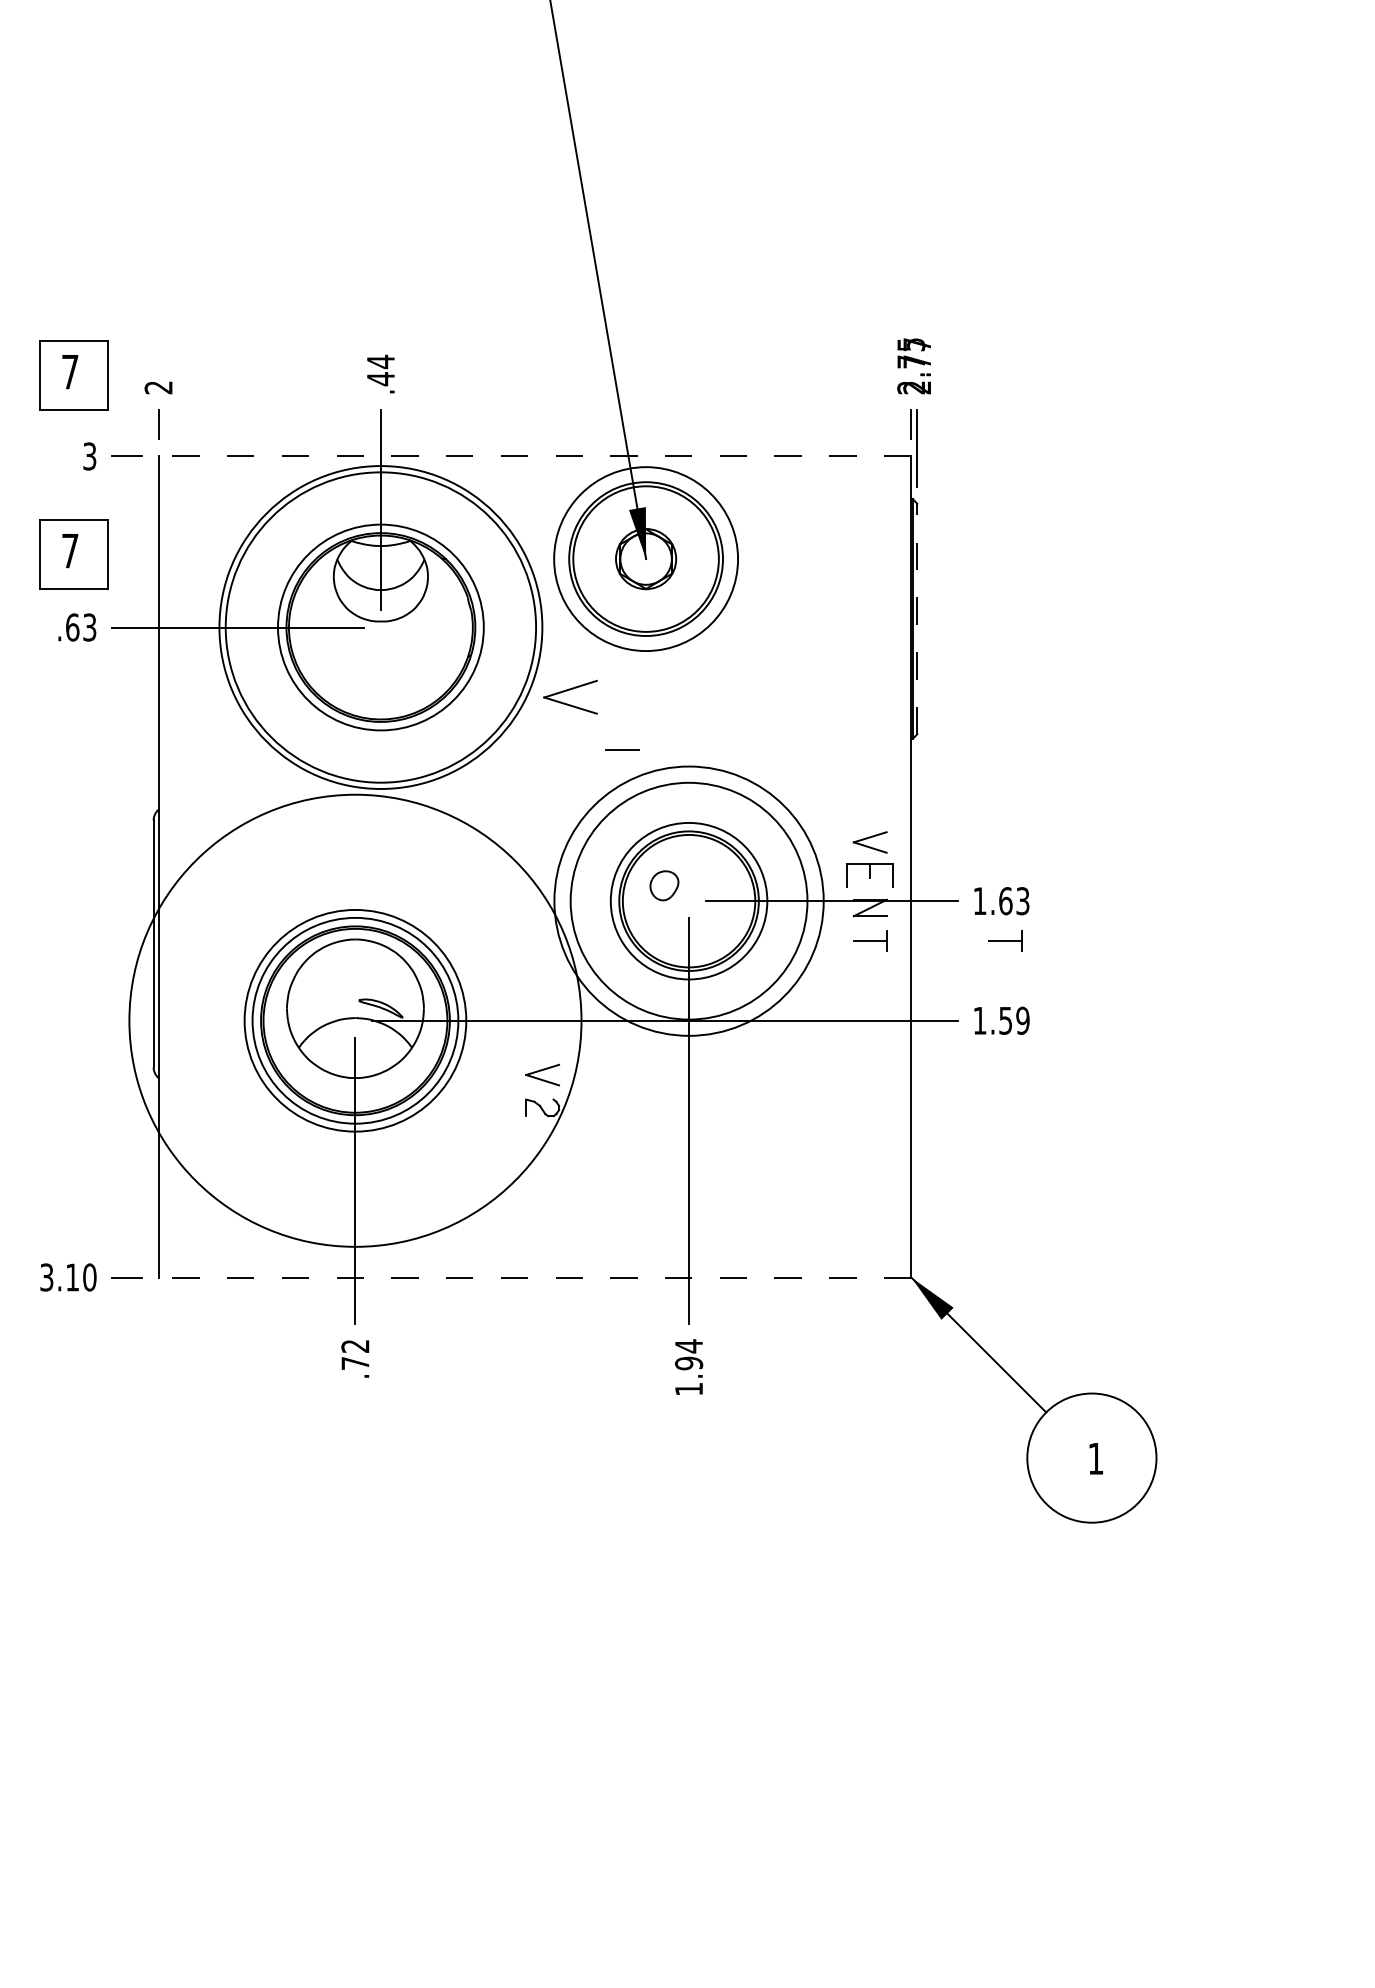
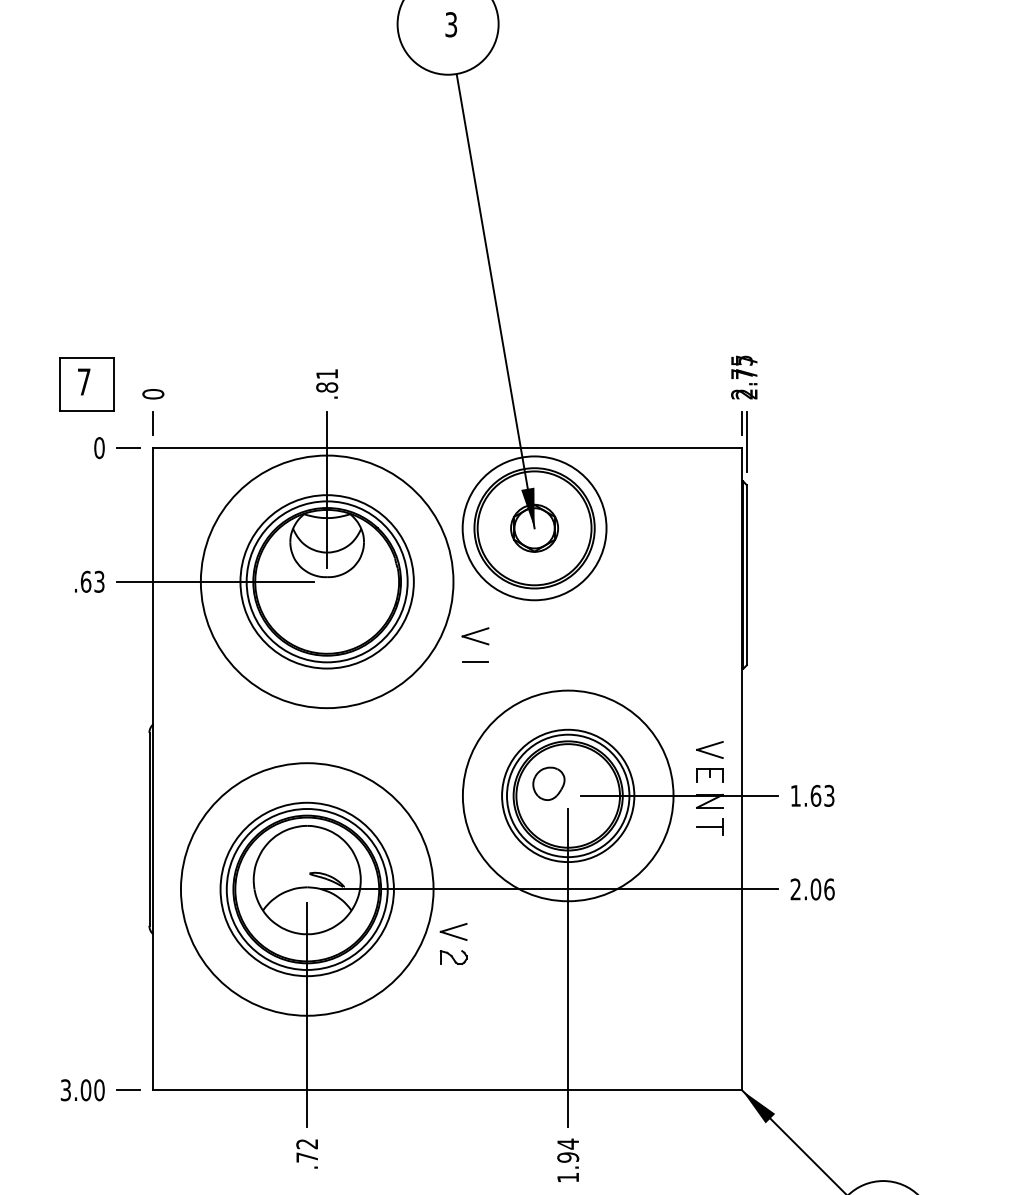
text: (380, 370) -> (326, 380), .44 -> .81
text: (158, 387) -> (153, 394), 2 -> 0
text: (89, 456) -> (99, 448), 3 -> 0
line: (534, 456) -> (447, 448), dashed -> solid
part: (73, 554) -> (86, 524), removed
line: (917, 618) -> (746, 574), dashed -> solid
circle: (380, 627) -> (326, 581), size x0.71
part: (570, 696) -> (475, 635), size x0.62
line: (622, 749) -> (475, 661), moved
part: (870, 874) -> (710, 775), size x0.71
part: (664, 885) -> (548, 783), size x1.43
circle: (688, 900) -> (567, 795), size x0.71
part: (1005, 940) -> (815, 826), removed
circle: (355, 1020) -> (307, 889), size x0.71
text: (1001, 1020) -> (812, 889), 1.59 -> 2.06
text: (72, 1277) -> (85, 1090), 3.10 -> 3.00
line: (534, 1277) -> (447, 1090), dashed -> solid

